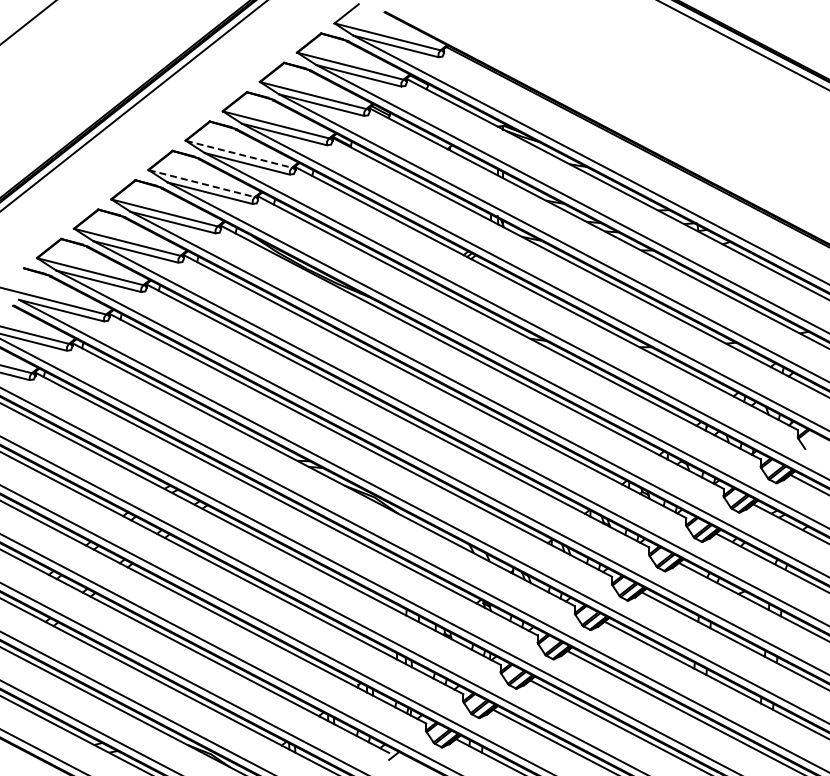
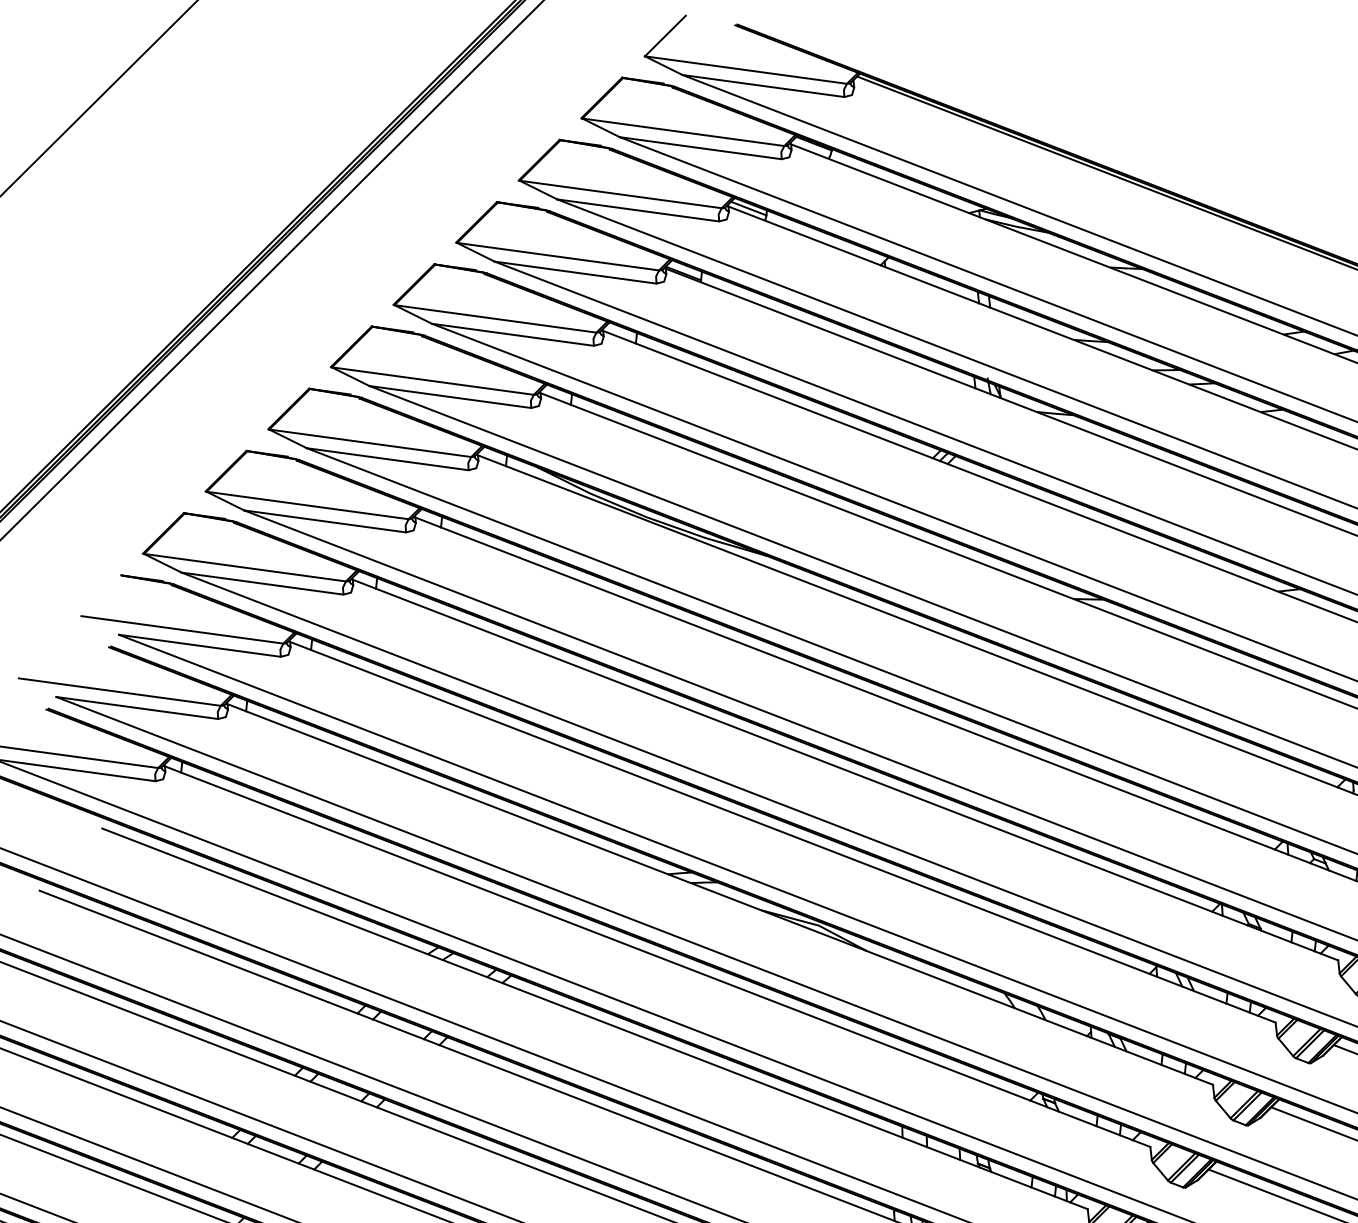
line: (238, 154) -> (494, 319), dashed -> solid
line: (201, 183) -> (432, 380), dashed -> solid

